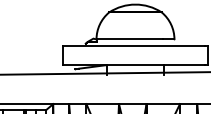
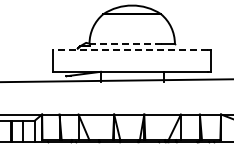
line: (129, 39) -> (125, 43), solid -> dashed
line: (133, 45) -> (130, 50), solid -> dashed

